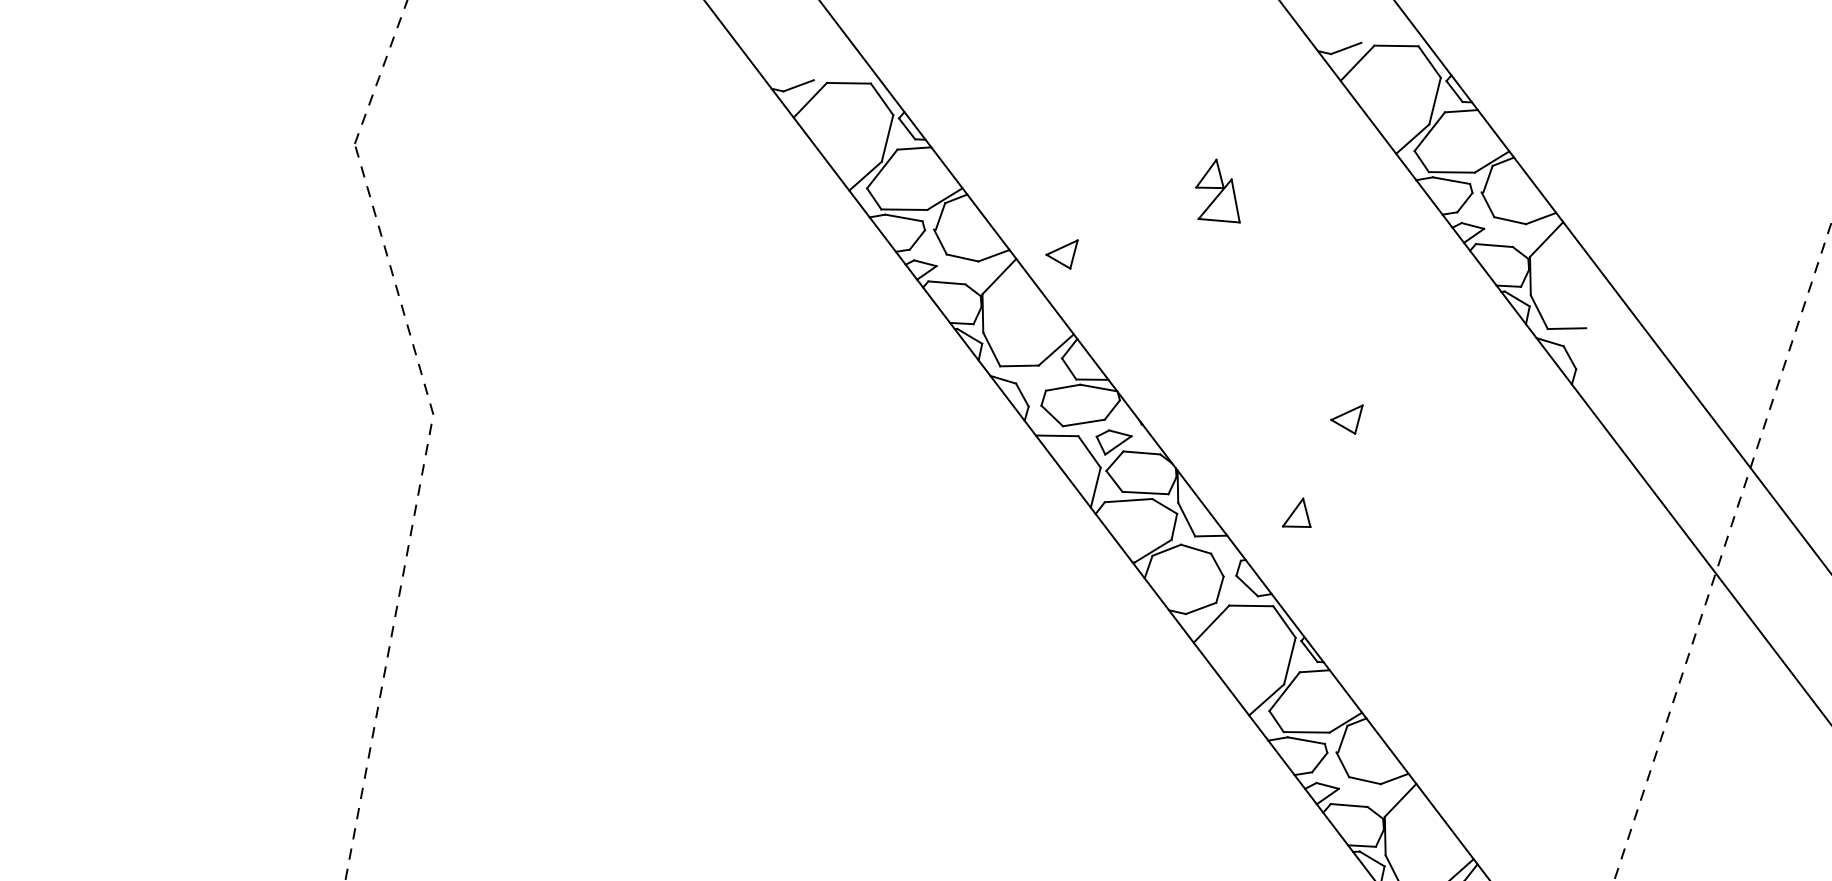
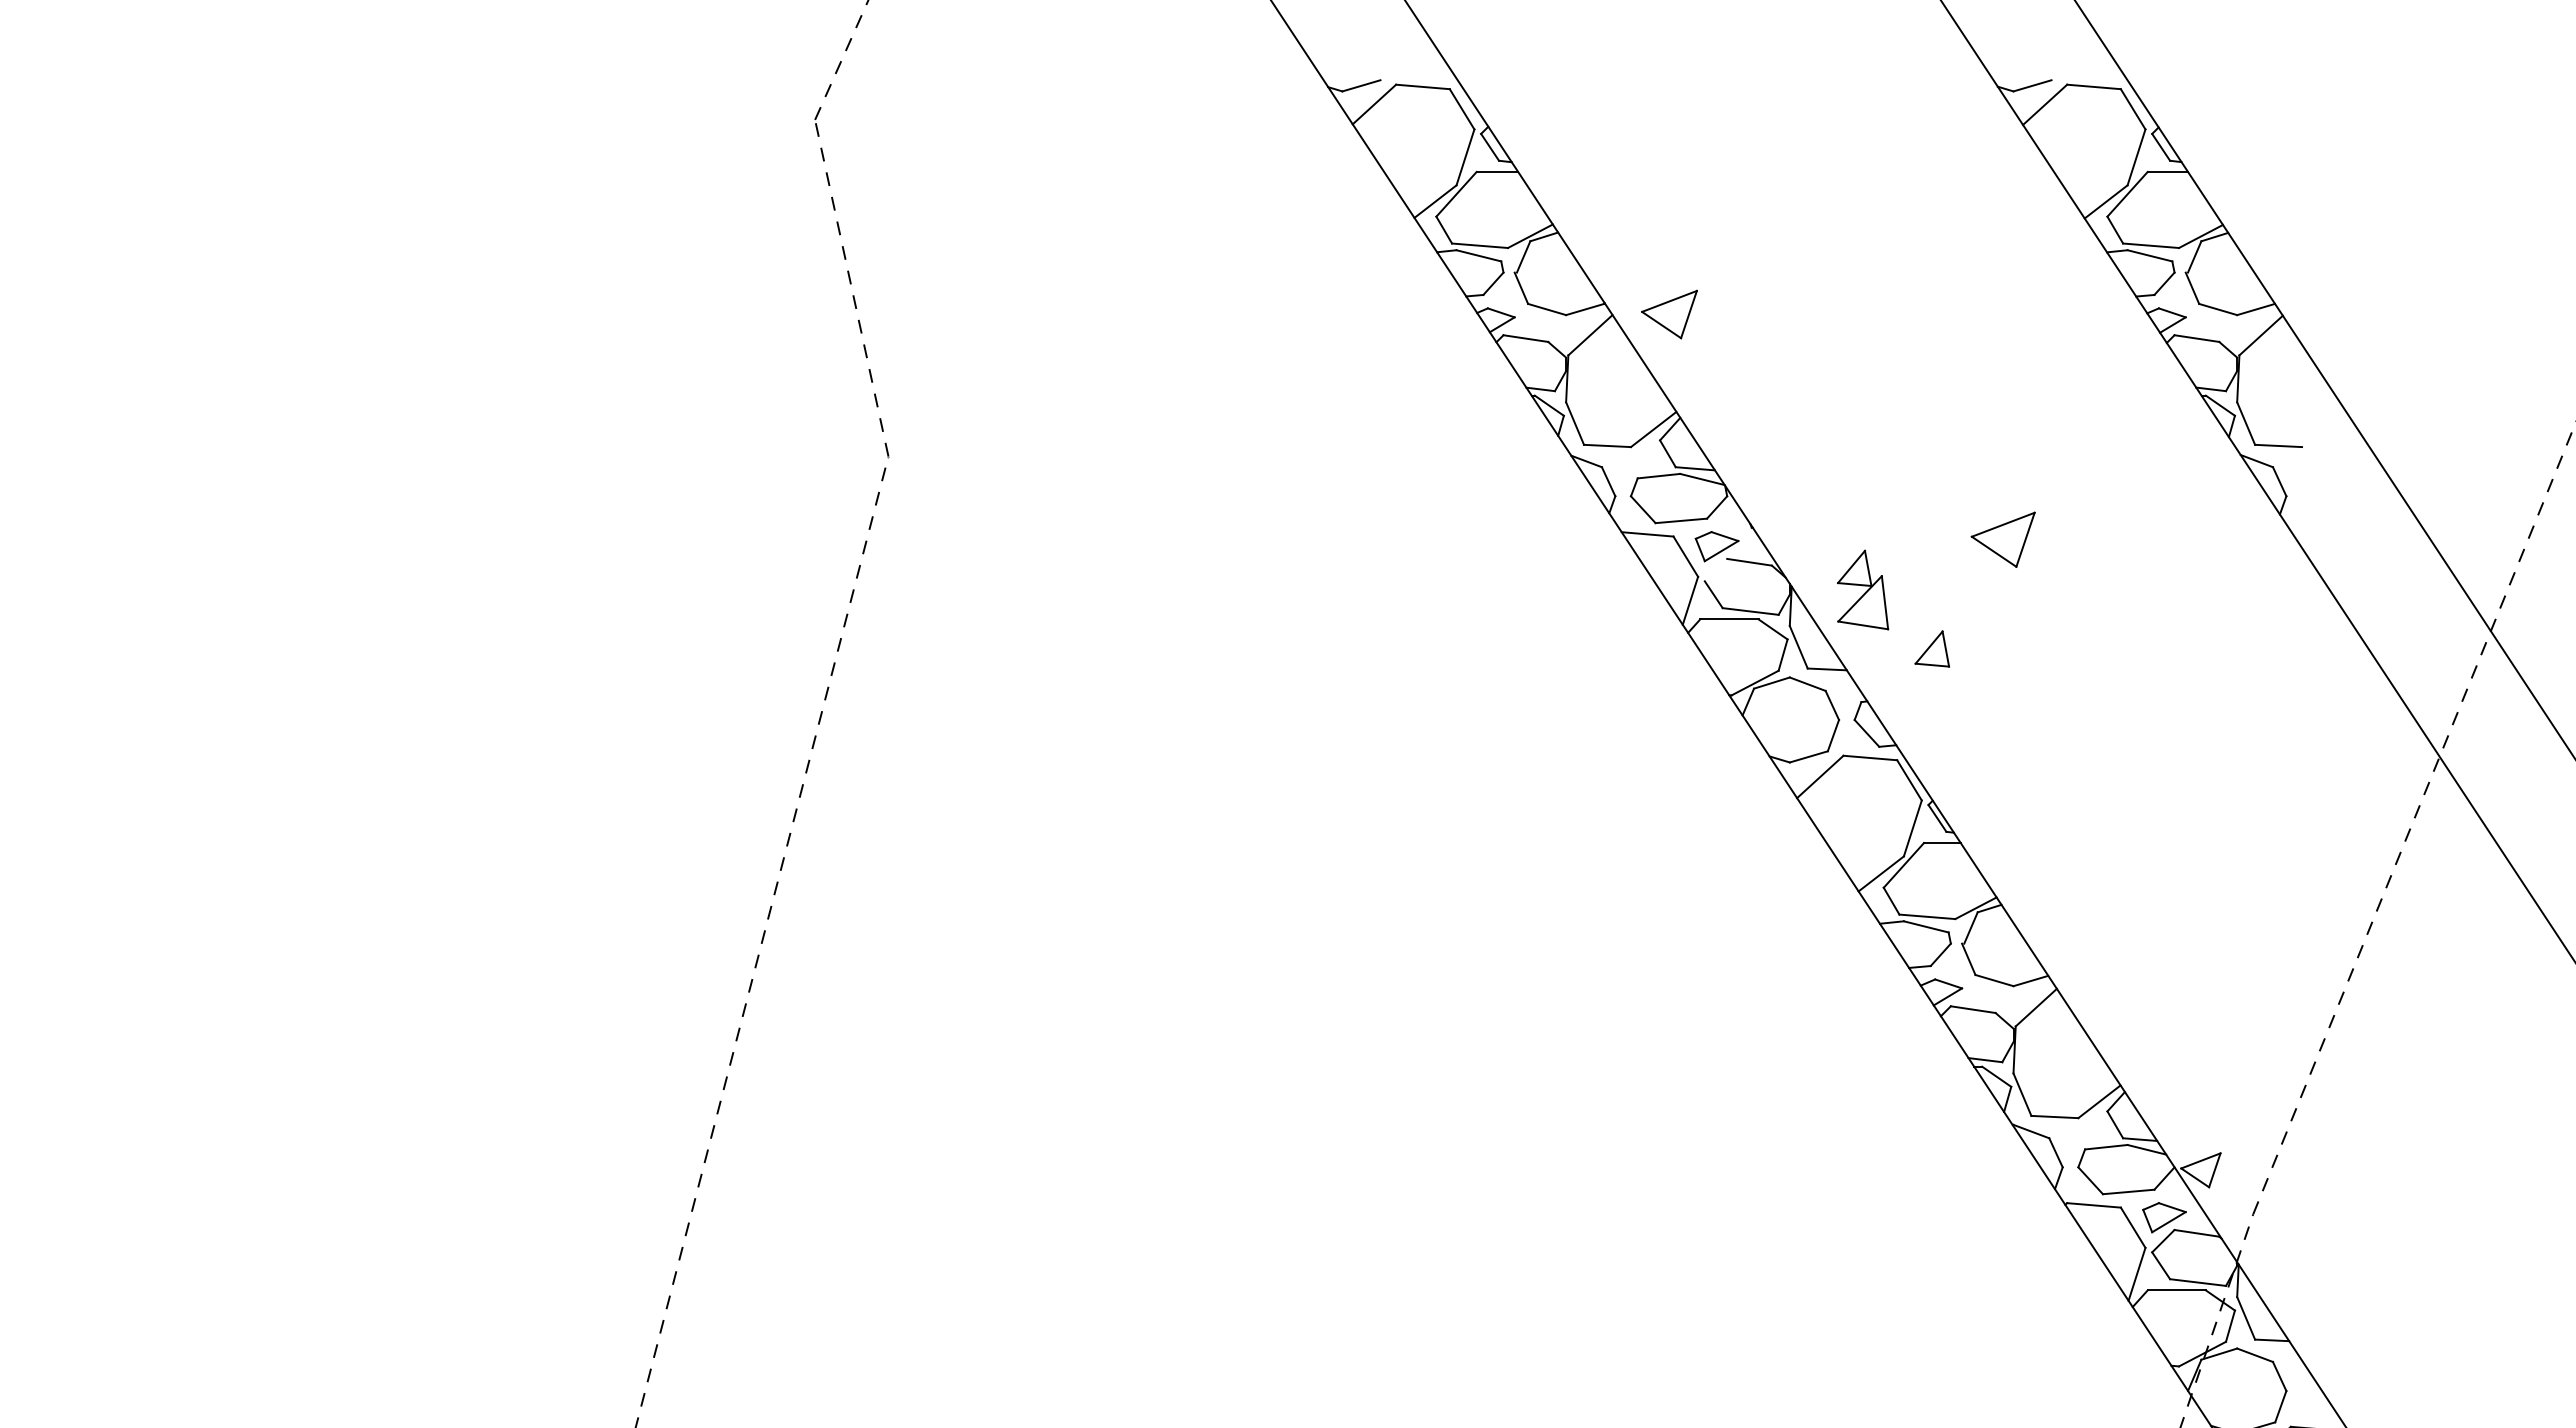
part: (1217, 191) -> (1863, 589), moved
part: (1061, 255) -> (1668, 314), size x1.4
part: (1346, 420) -> (2002, 539), size x1.6
line: (1114, 460) -> (1715, 569), removed

